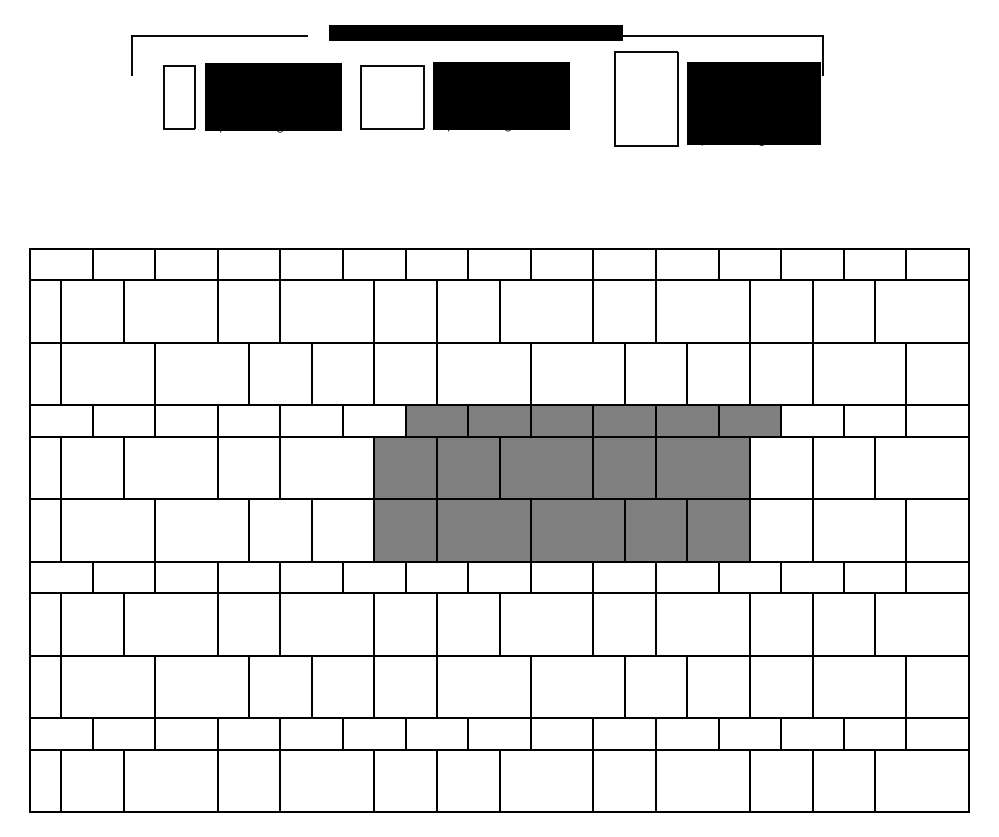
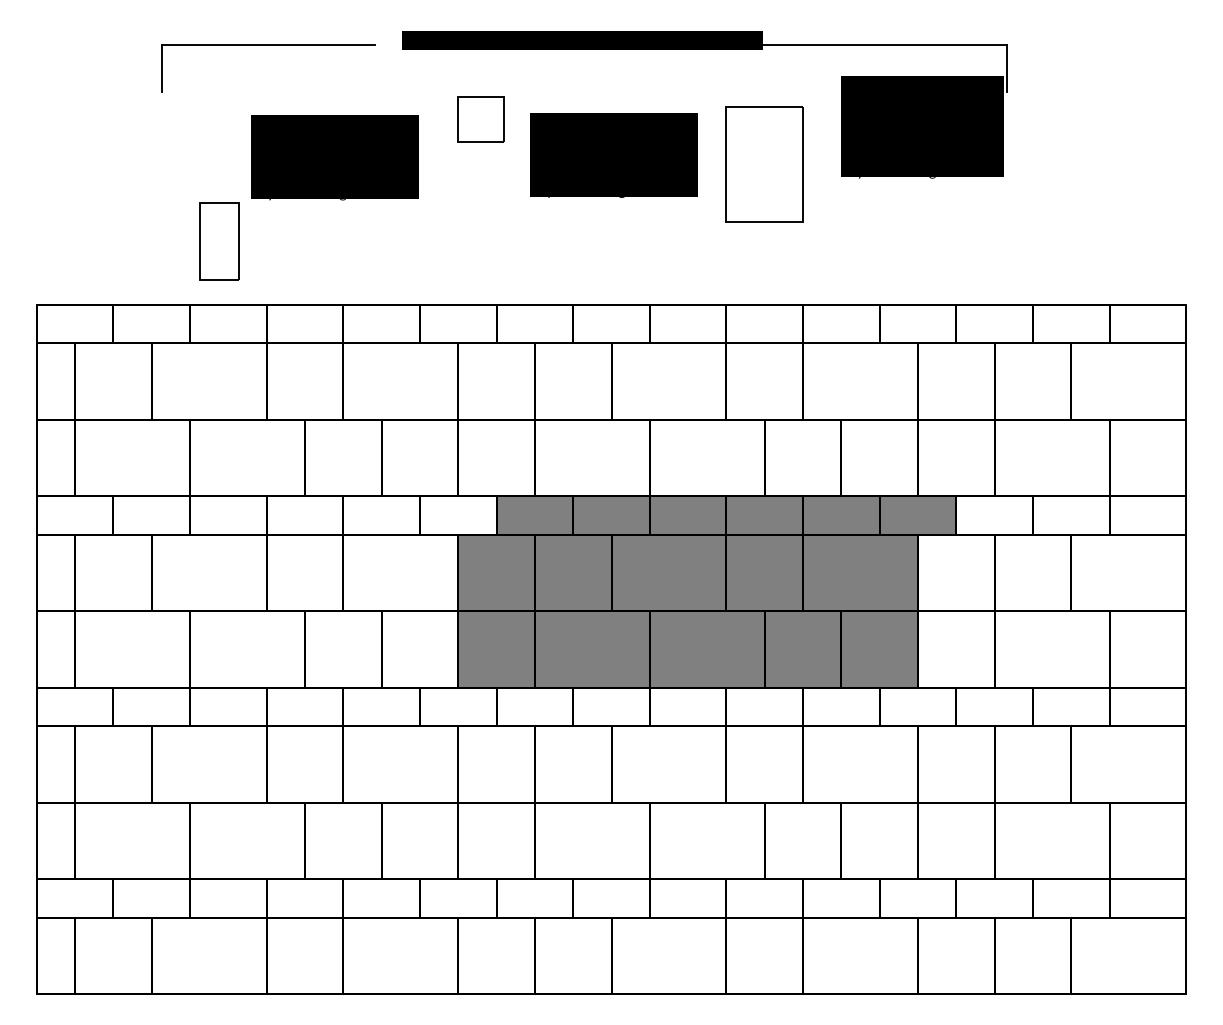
text: (501, 96) -> (613, 155), moved
part: (179, 97) -> (219, 241), moved
text: (273, 97) -> (334, 157), moved
part: (392, 97) -> (480, 119), size x0.6
part: (646, 99) -> (764, 164), moved

